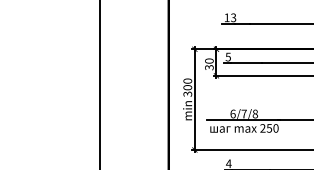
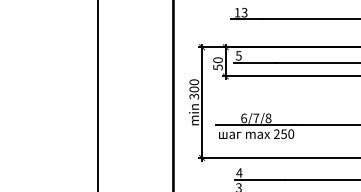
text: (208, 66) -> (217, 66), 30 -> 50

